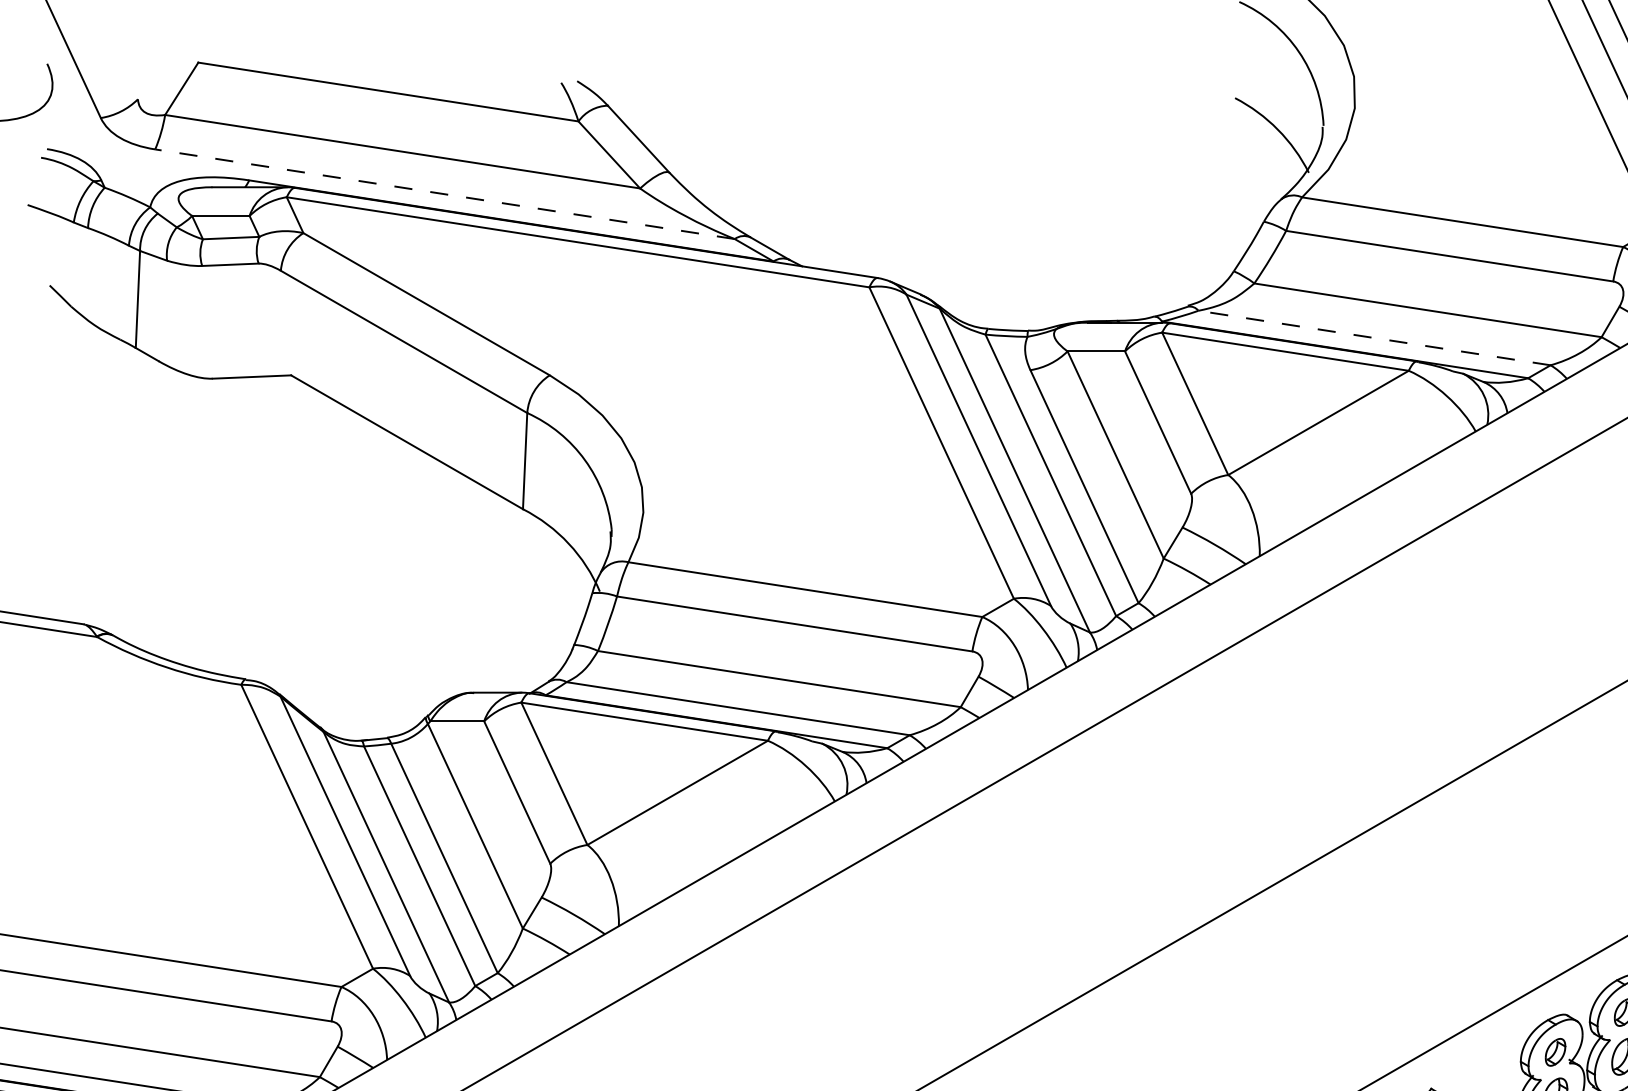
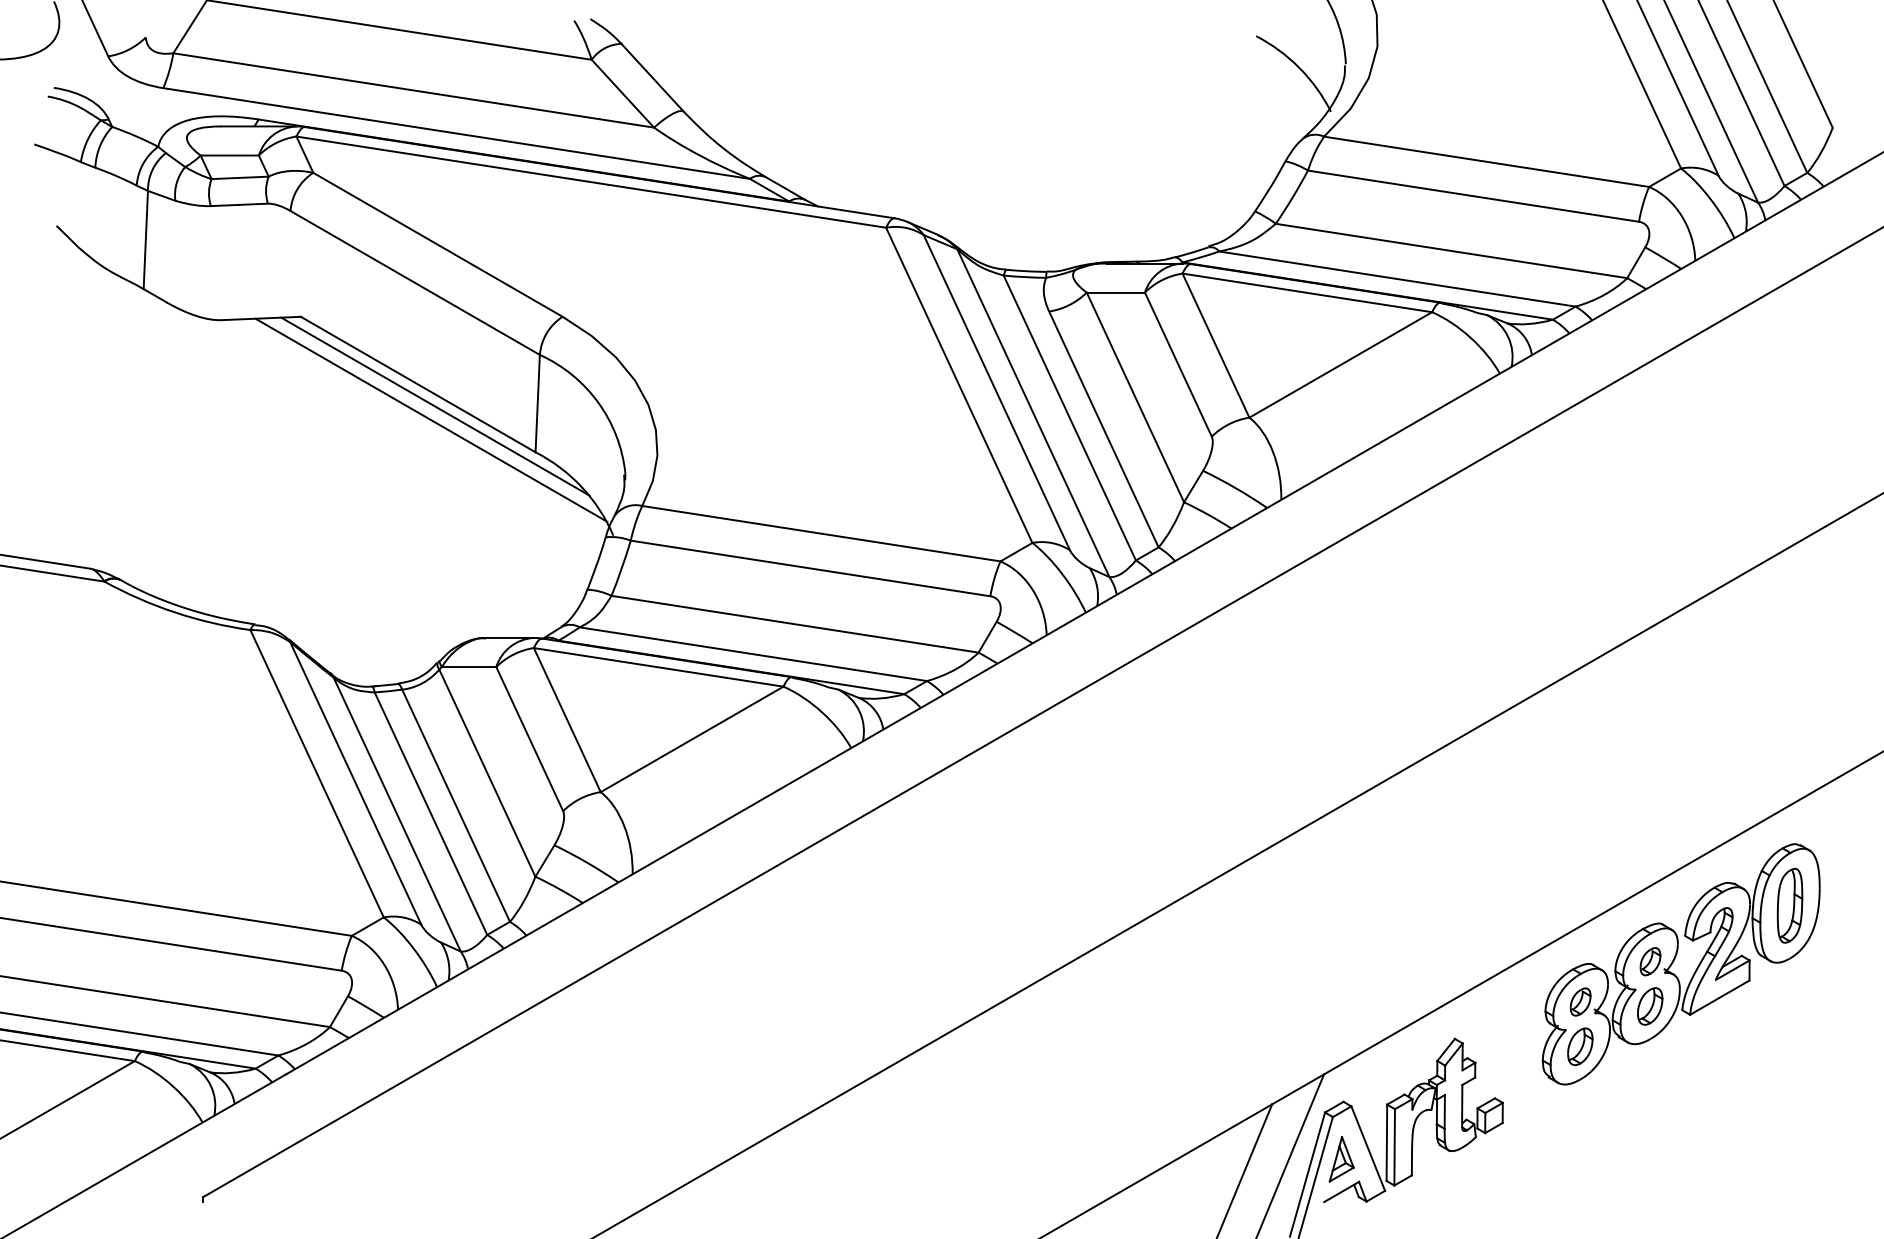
line: (444, 194) -> (456, 133), dashed -> solid
line: (1373, 337) -> (1396, 278), dashed -> solid
line: (424, 463) -> (435, 406), added
line: (420, 476) -> (431, 419), added

